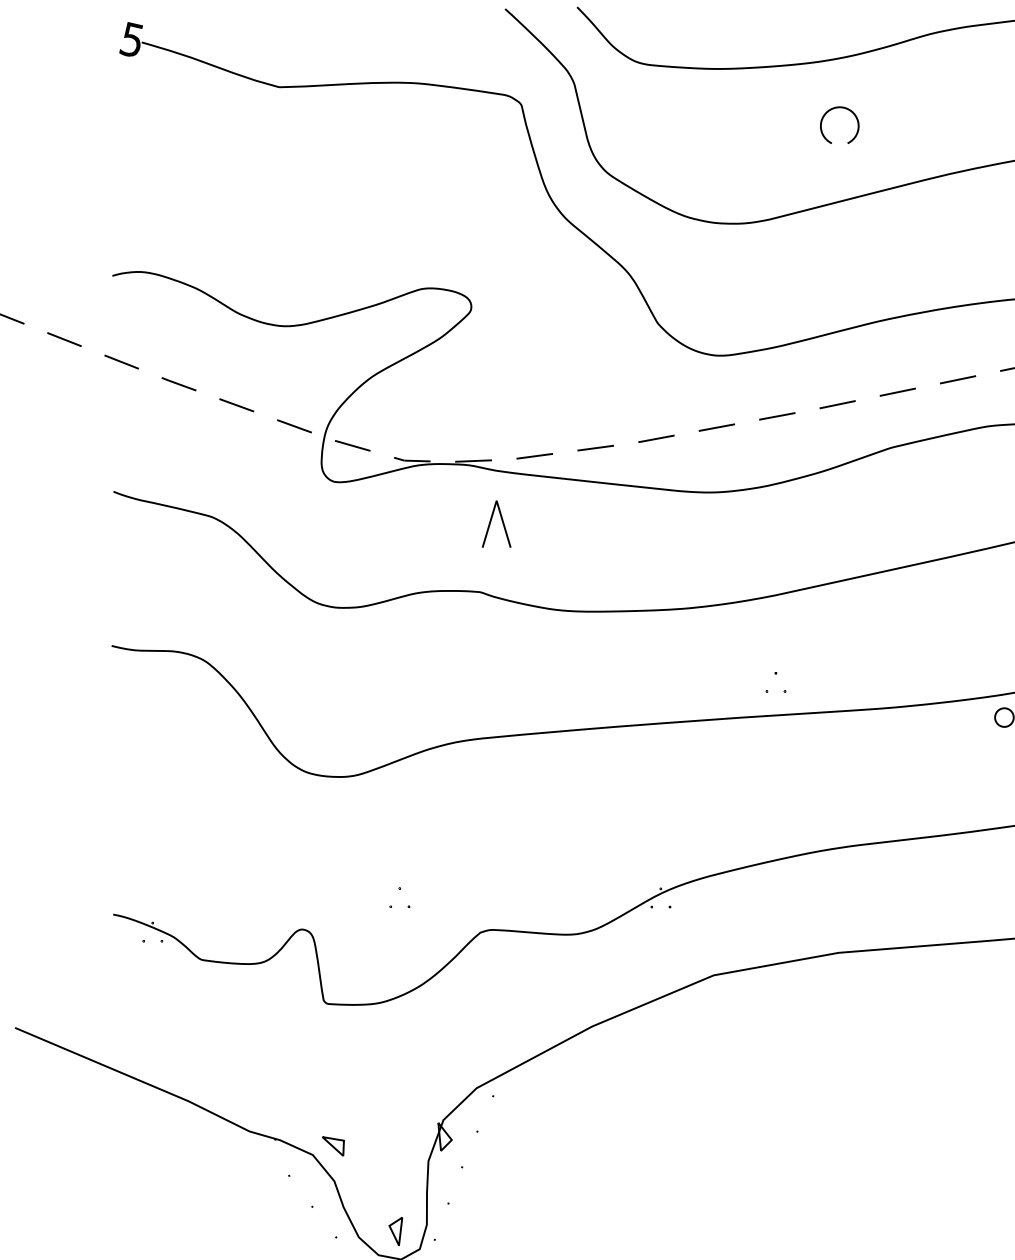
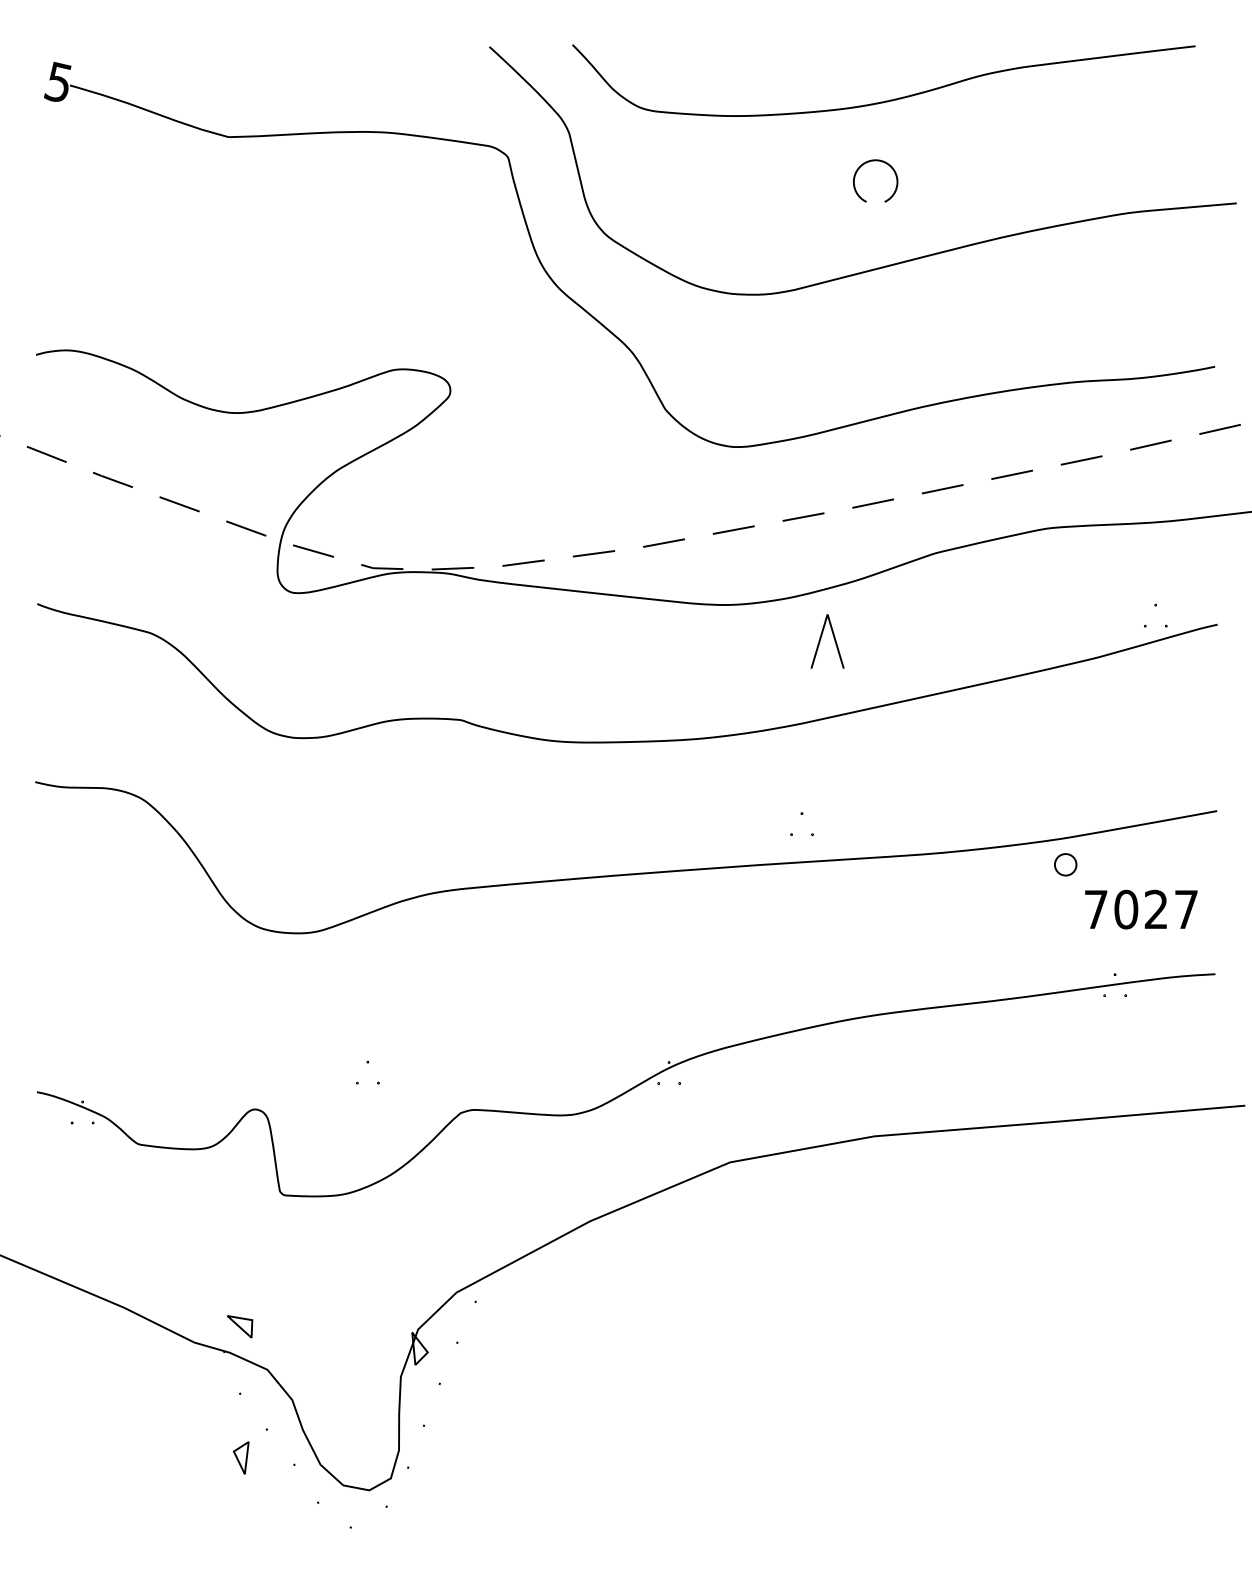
line: (491, 521) -> (821, 638), moved
part: (333, 1146) -> (240, 1326), moved
part: (395, 1231) -> (240, 1457), moved

